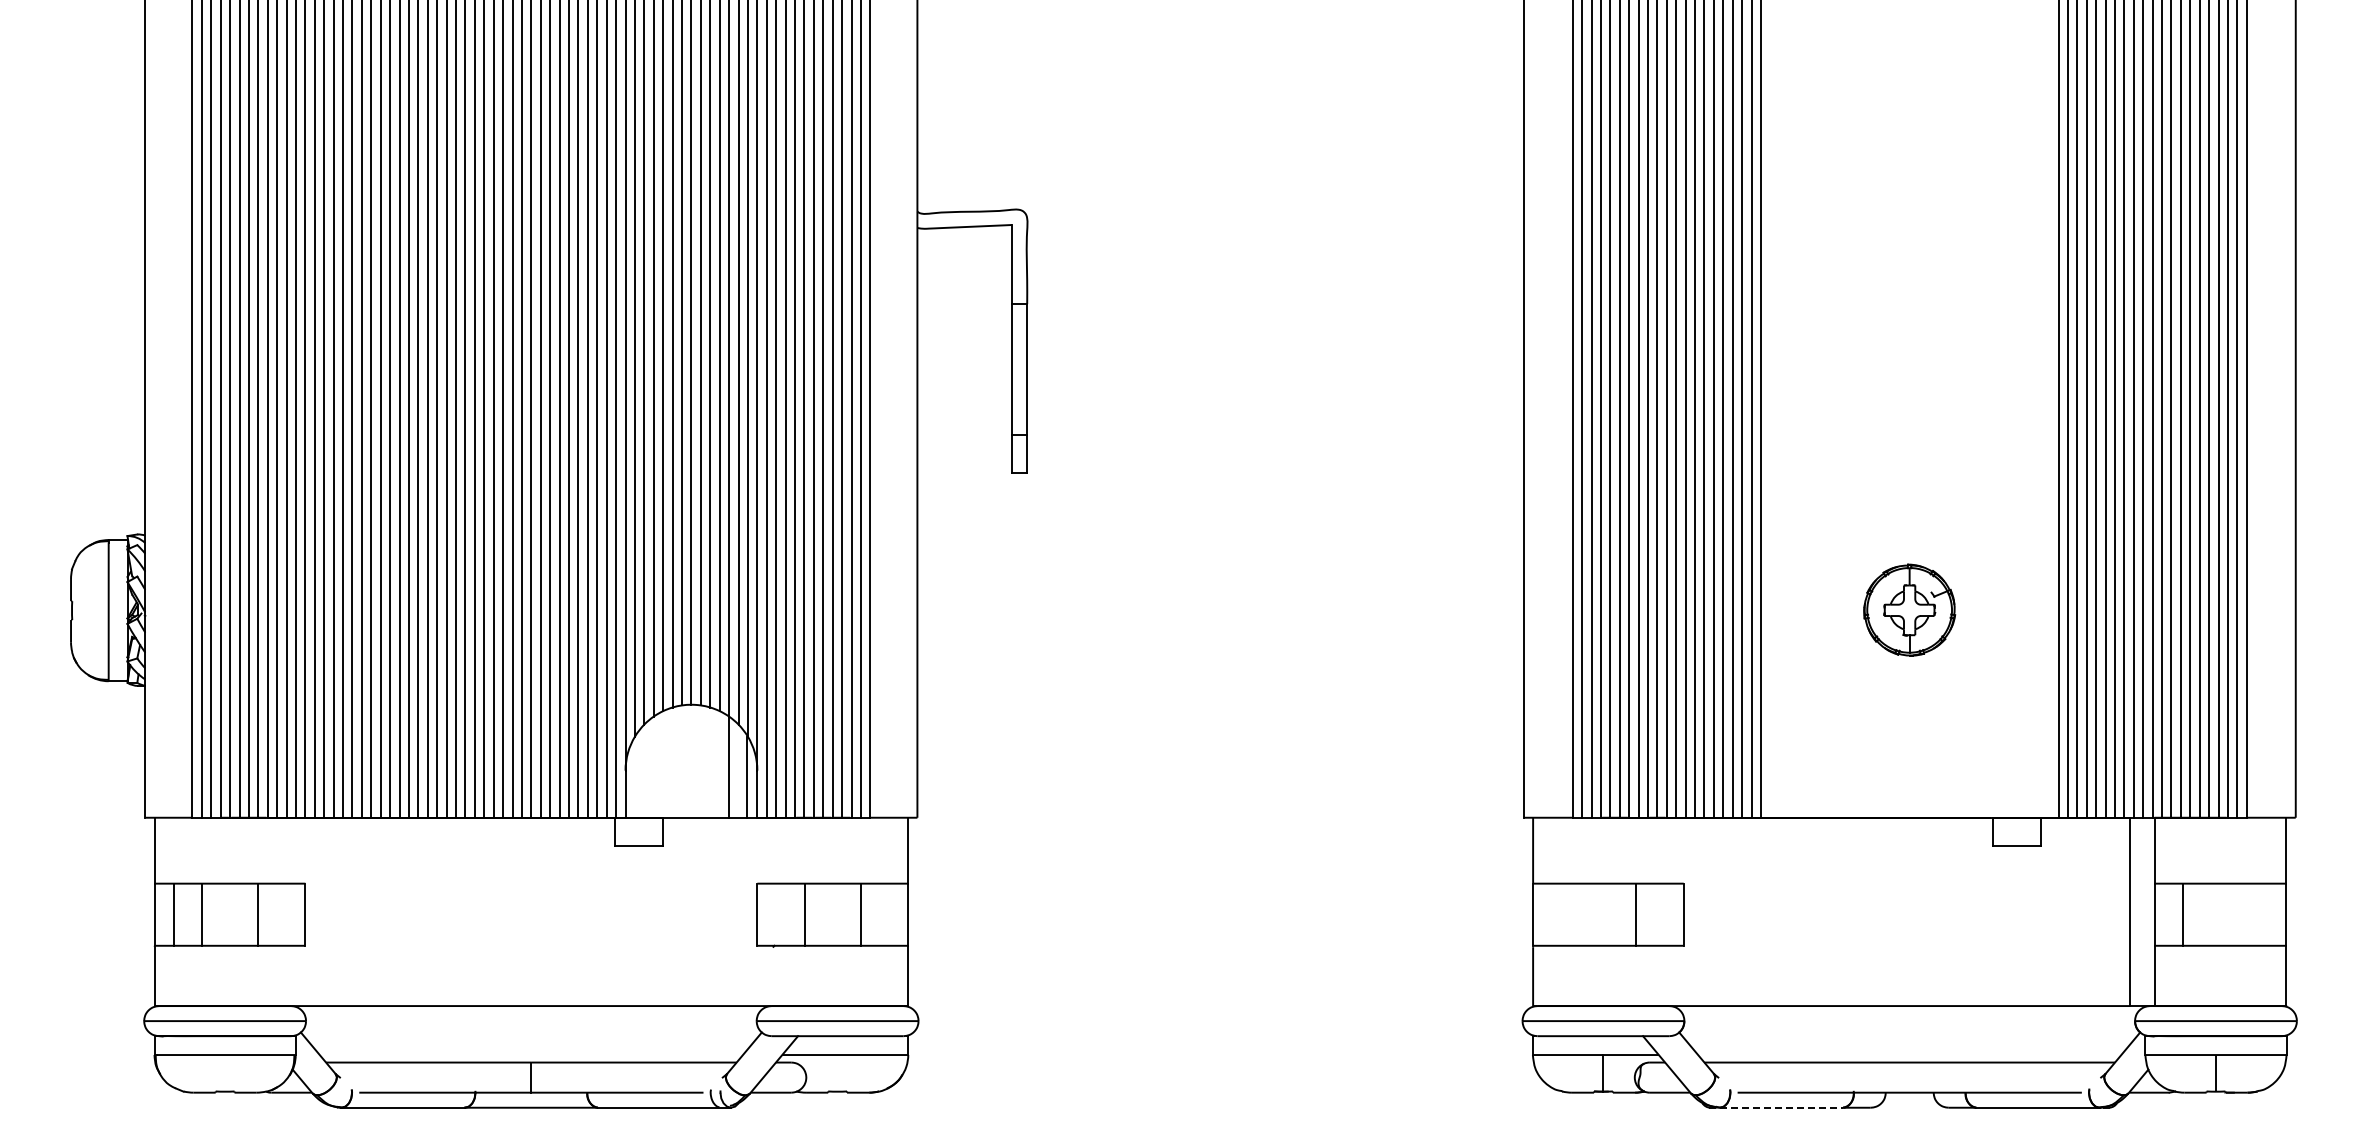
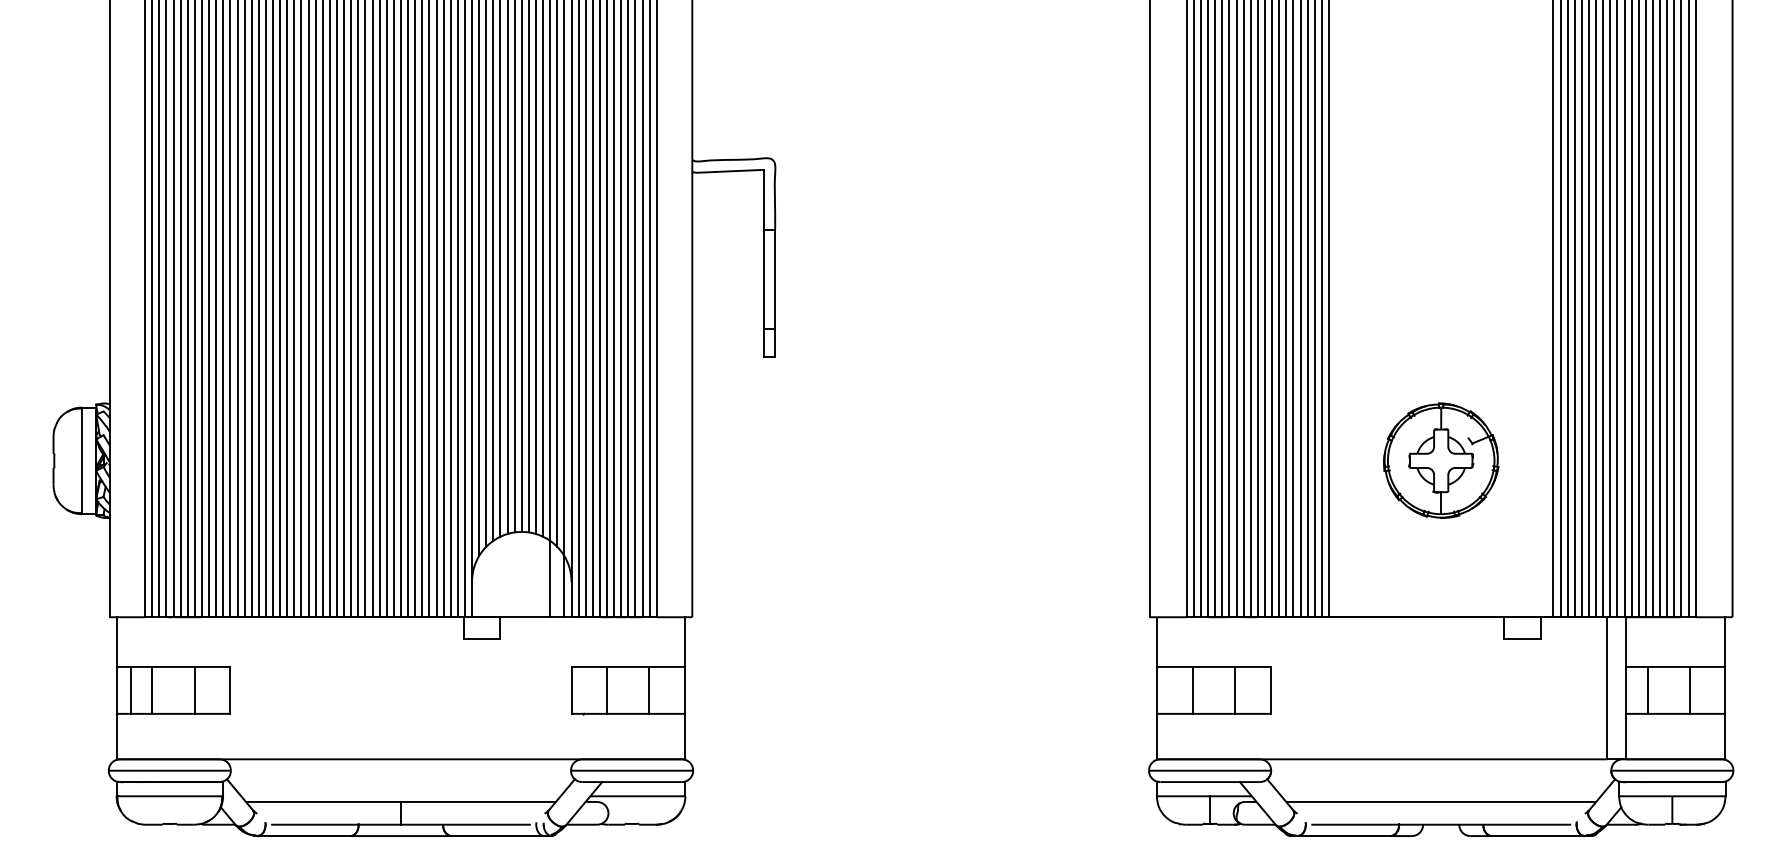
part: (1909, 609) -> (1441, 460), size x1.67
line: (1580, 914) -> (1192, 690), added
line: (2238, 914) -> (1689, 690), added
line: (1781, 1107) -> (1344, 835), dashed -> solid

